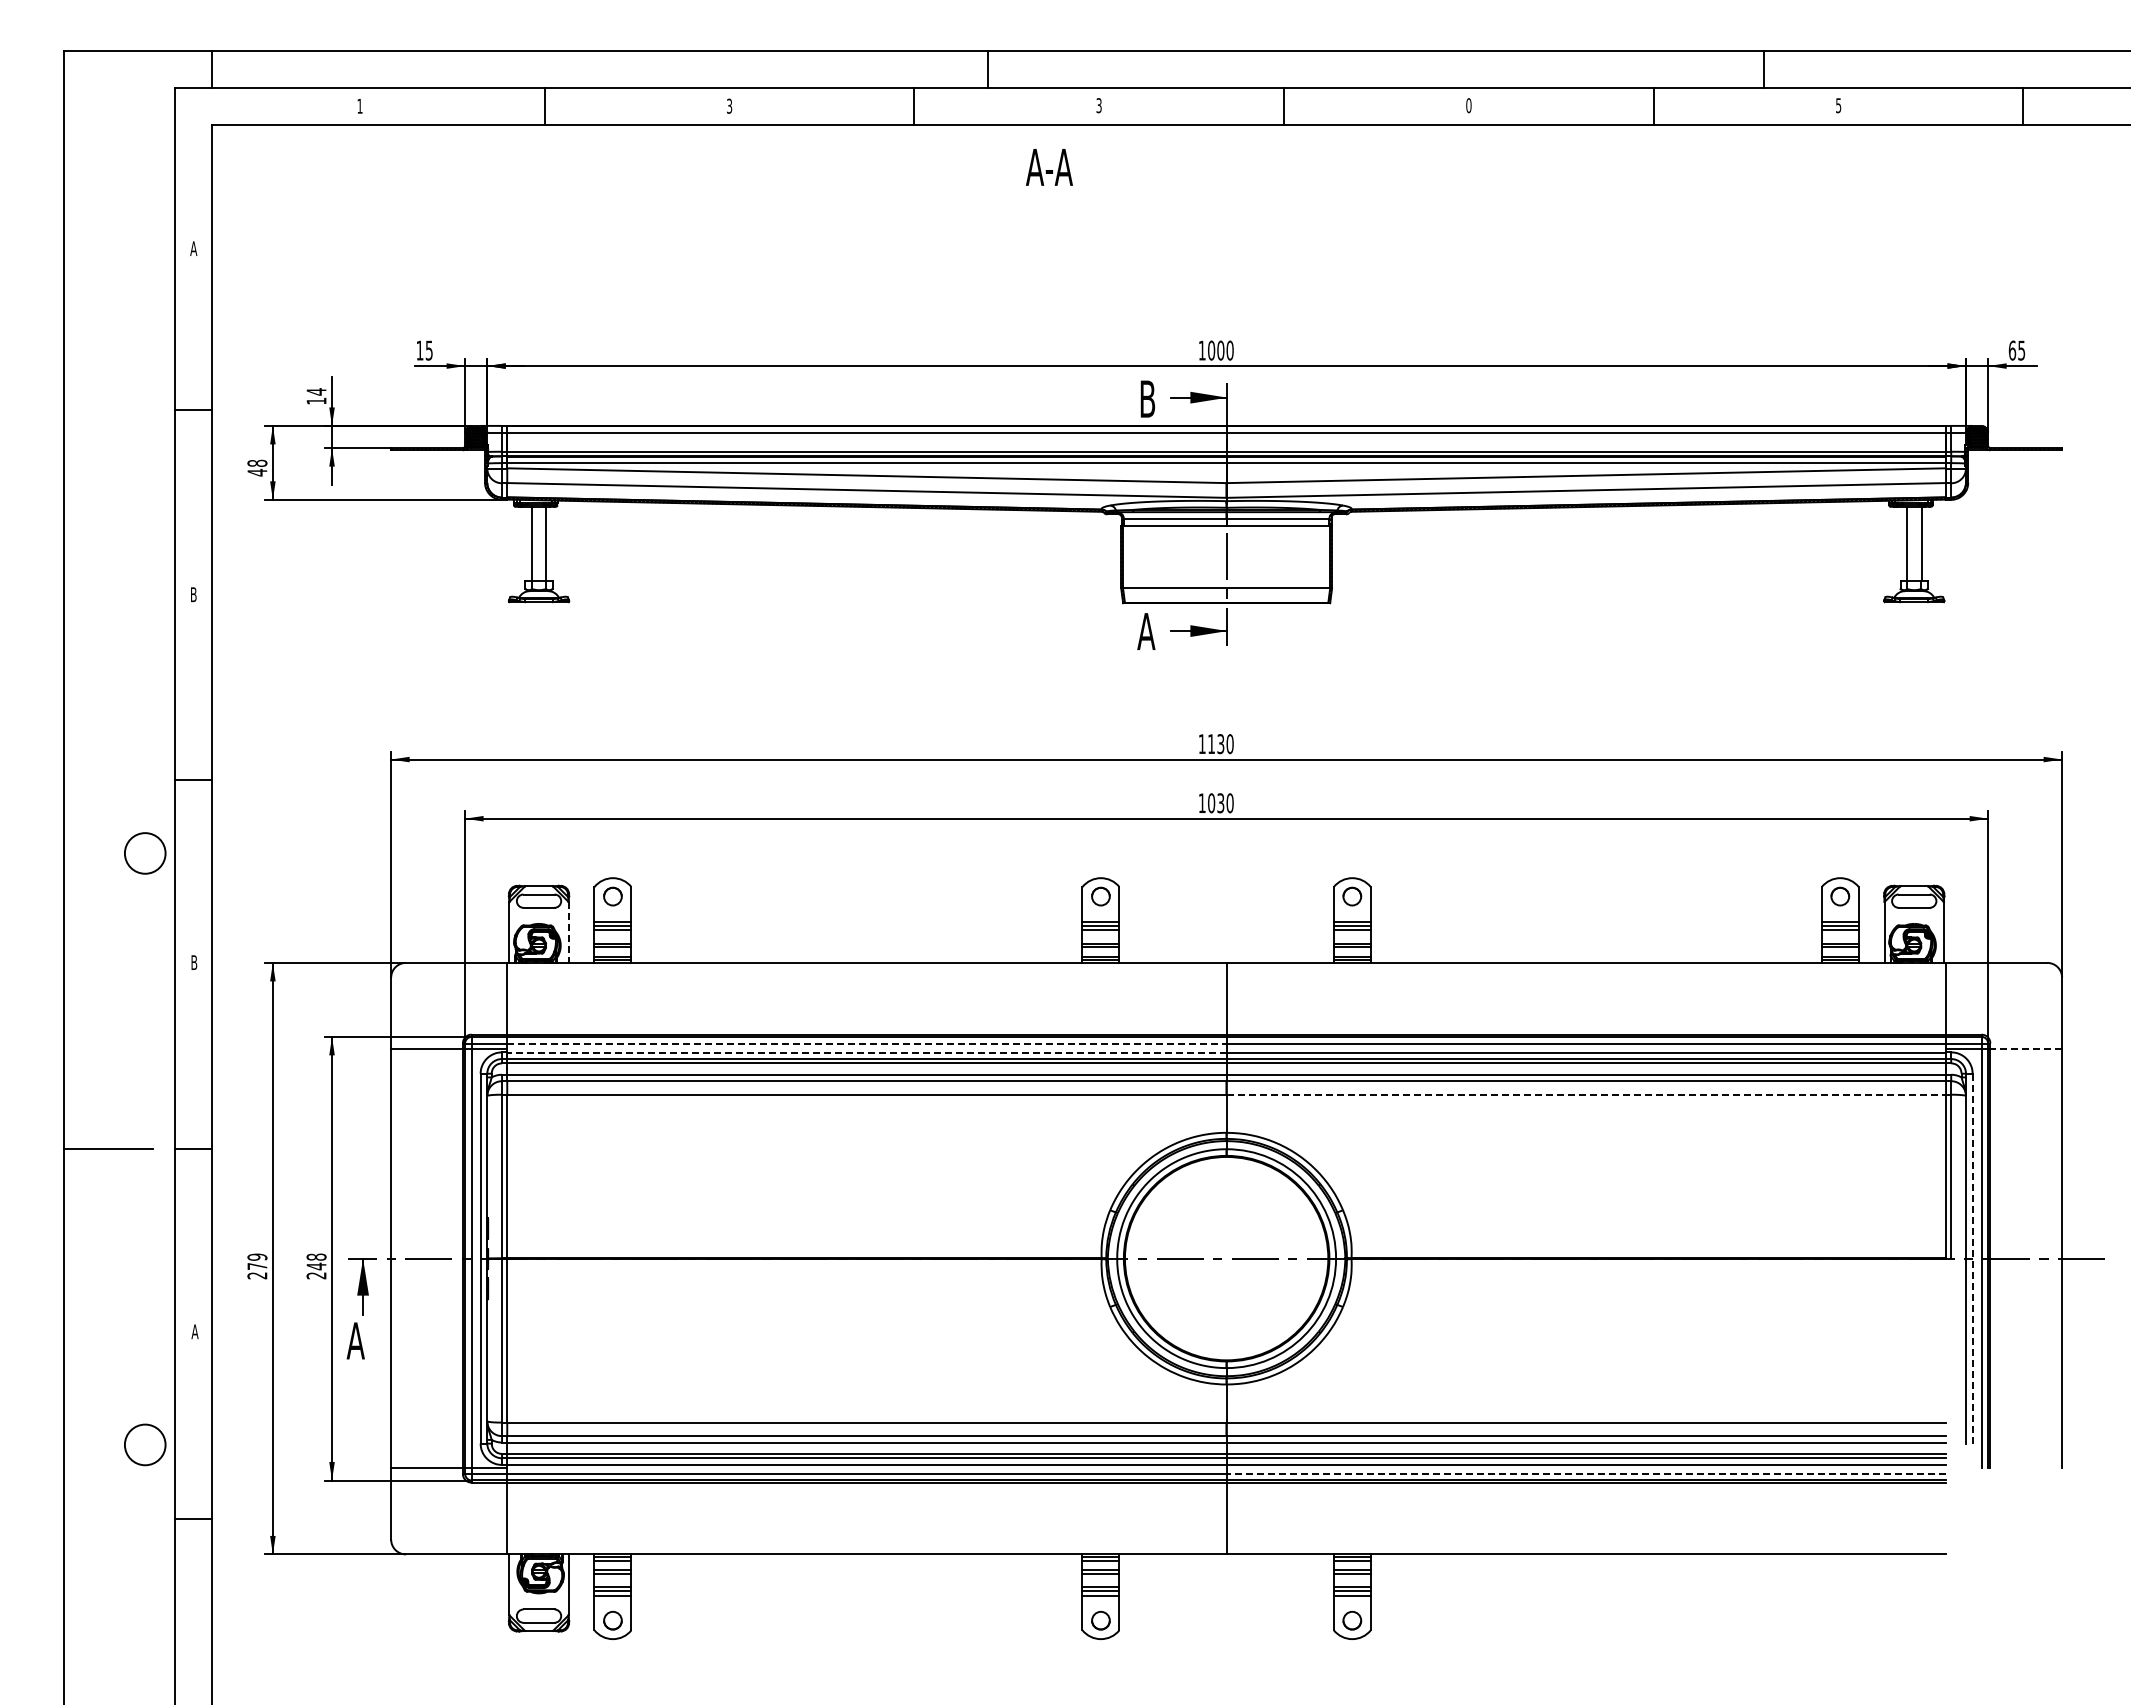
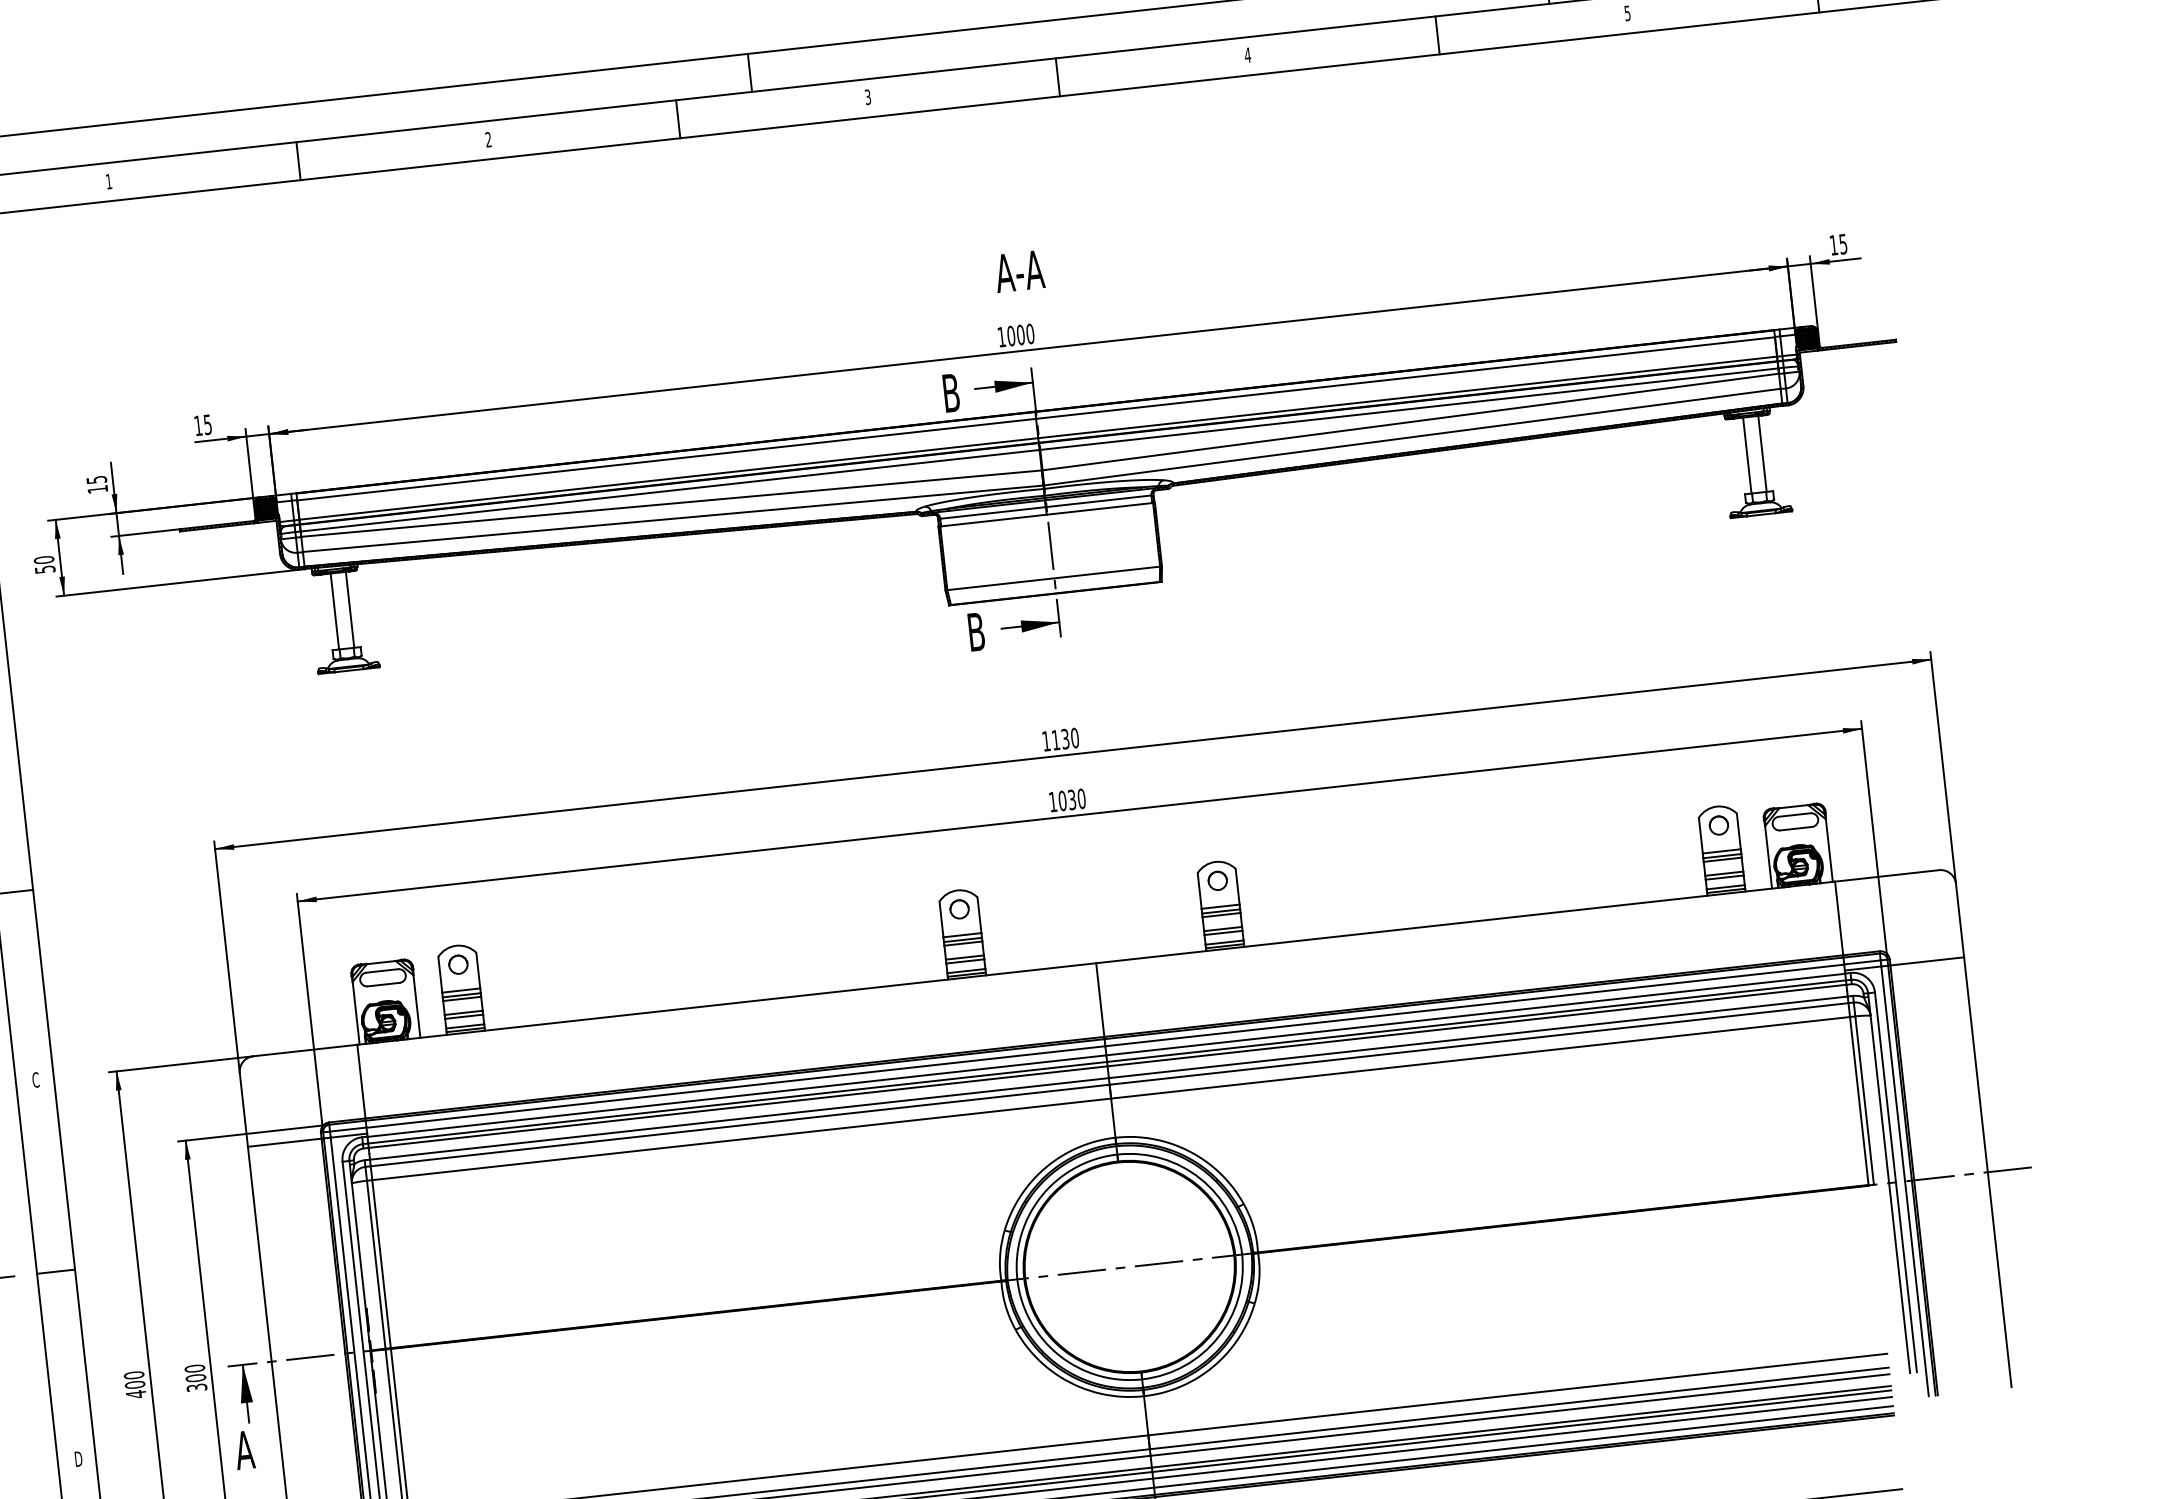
text: (1468, 105) -> (1247, 55), 0 -> 4
text: (729, 106) -> (488, 140), 3 -> 2
text: (1049, 167) -> (1019, 271), moved
text: (2012, 350) -> (1833, 245), 65 -> 15
text: (316, 391) -> (96, 479), 14 -> 15
text: (257, 467) -> (44, 564), 48 -> 50
text: (1146, 631) -> (976, 631), A -> B
line: (568, 932) -> (416, 1006), dashed -> solid
text: (194, 962) -> (36, 1079), B -> C
line: (866, 1043) -> (735, 1086), dashed -> solid
line: (2026, 1049) -> (1927, 961), dashed -> solid
line: (866, 1052) -> (736, 1096), dashed -> solid
line: (1586, 1094) -> (1480, 1057), dashed -> solid
line: (1972, 1258) -> (1895, 1182), dashed -> solid
text: (257, 1266) -> (135, 1384), 279 -> 400
text: (316, 1266) -> (195, 1378), 248 -> 300
text: (194, 1331) -> (77, 1458), A -> D
line: (1586, 1473) -> (1523, 1446), dashed -> solid

